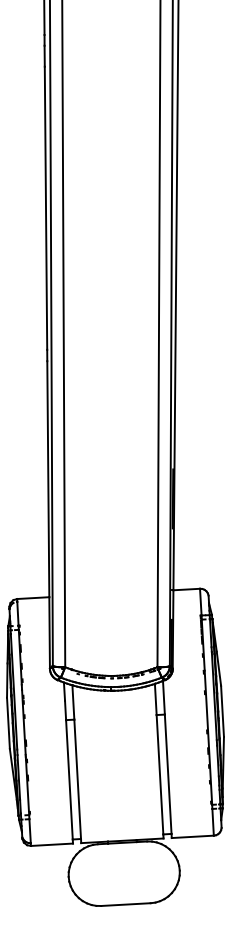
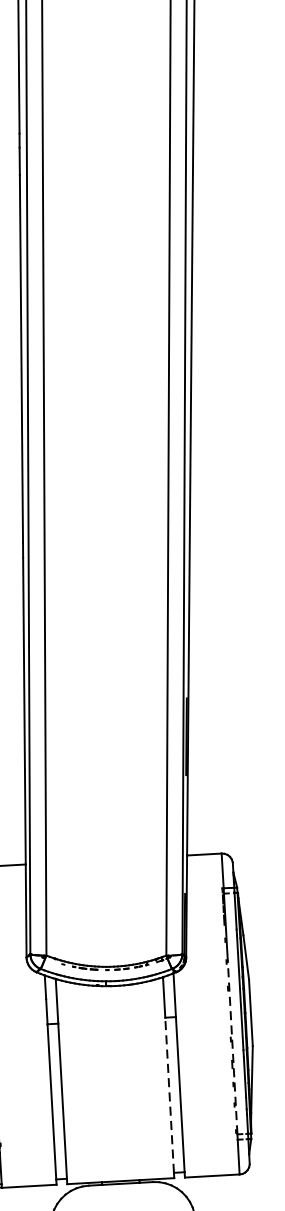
line: (208, 737) -> (232, 1046), solid -> dashed
line: (160, 774) -> (170, 1094), solid -> dashed

